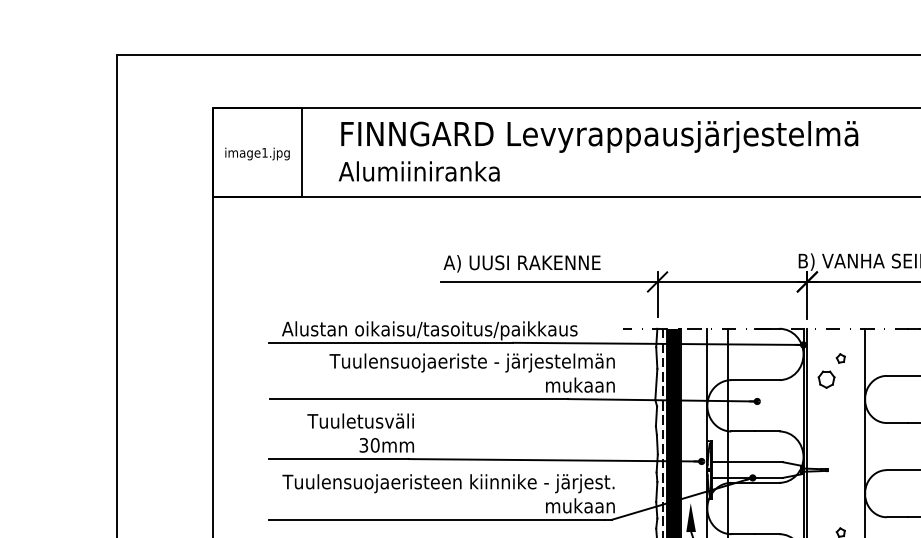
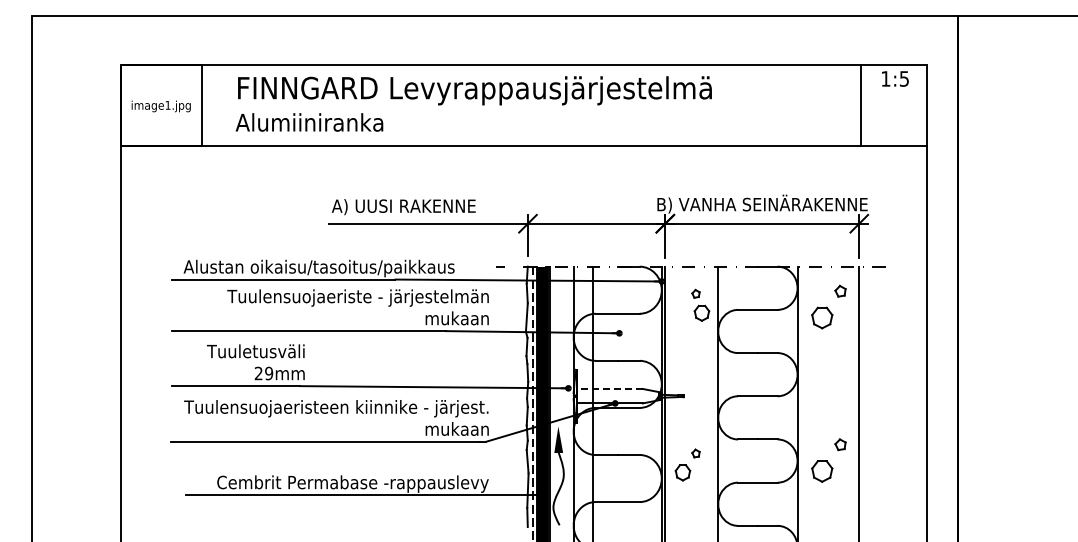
part: (826, 378) -> (701, 312), moved
text: (369, 445) -> (263, 373), 30mm -> 29mm
line: (747, 461) -> (610, 388), solid -> dashed

